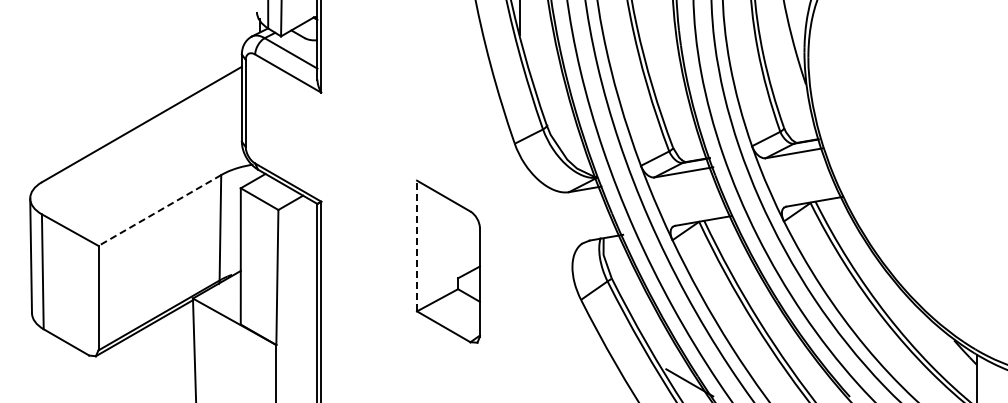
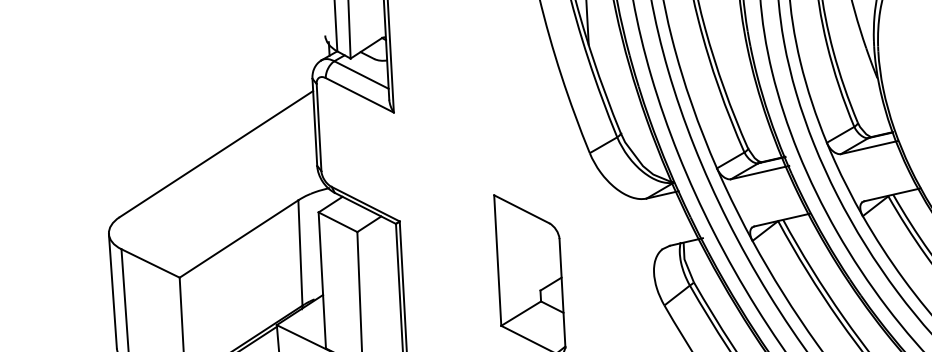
line: (159, 210) -> (238, 239), dashed -> solid
line: (417, 245) -> (498, 260), dashed -> solid

